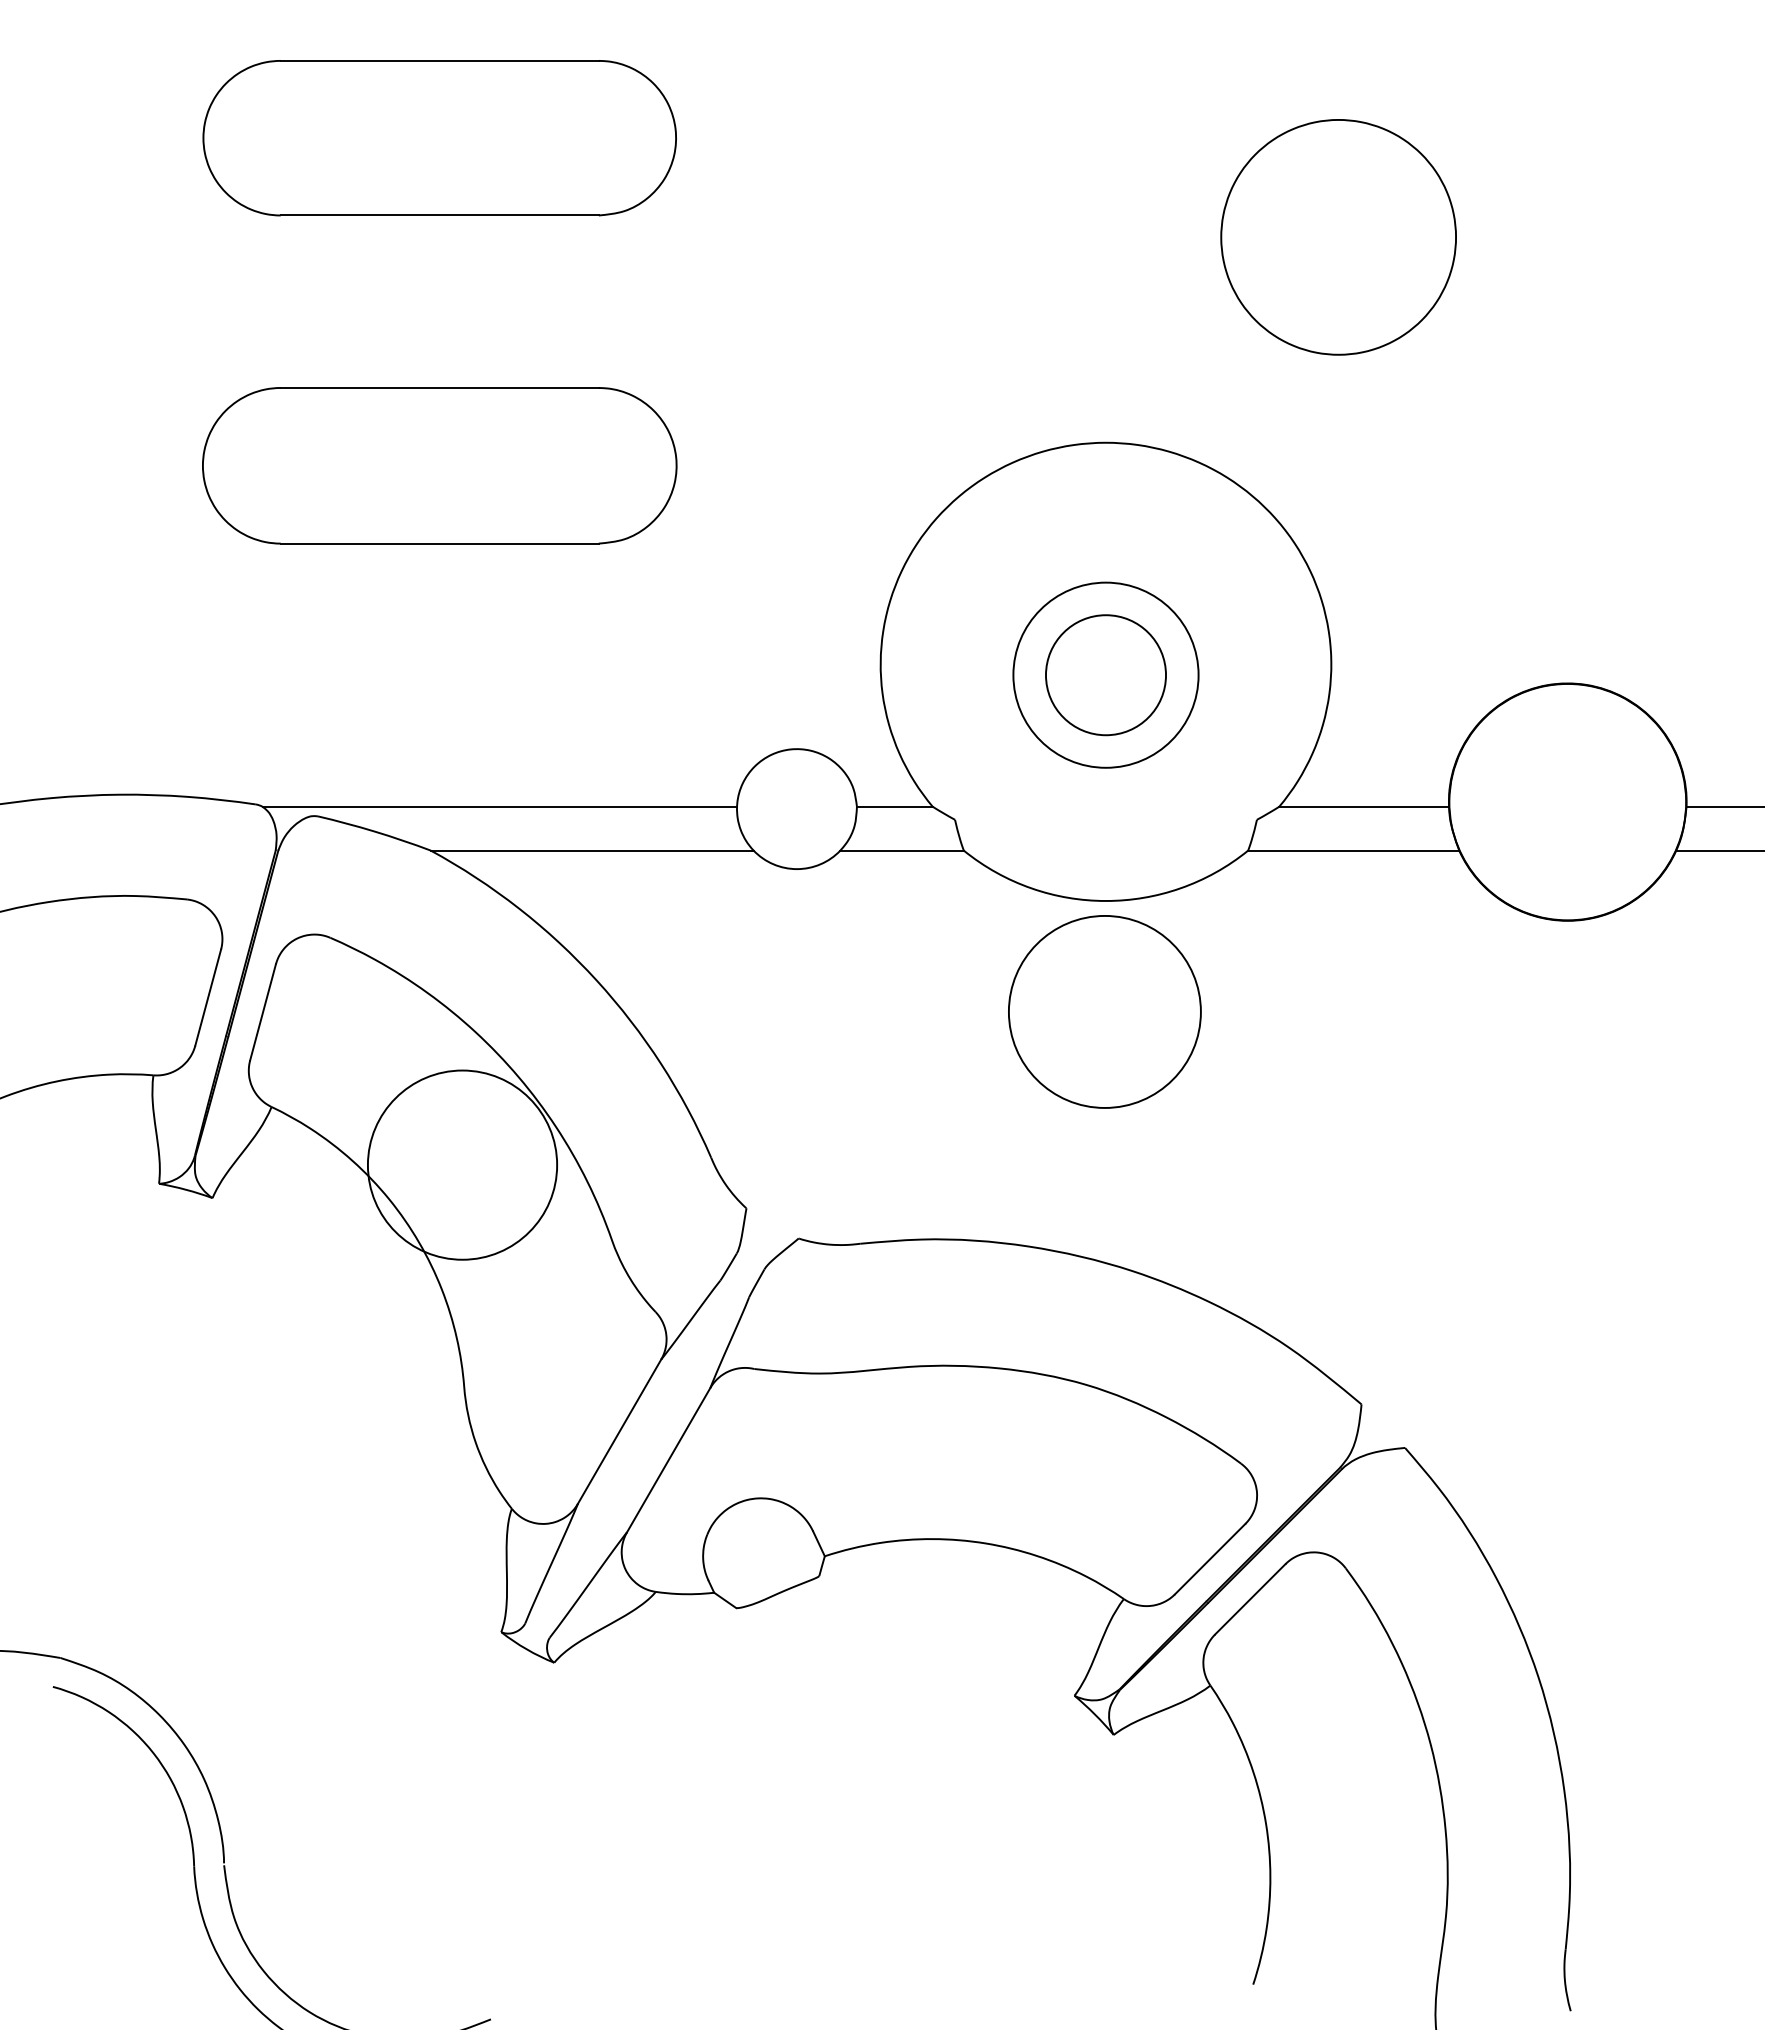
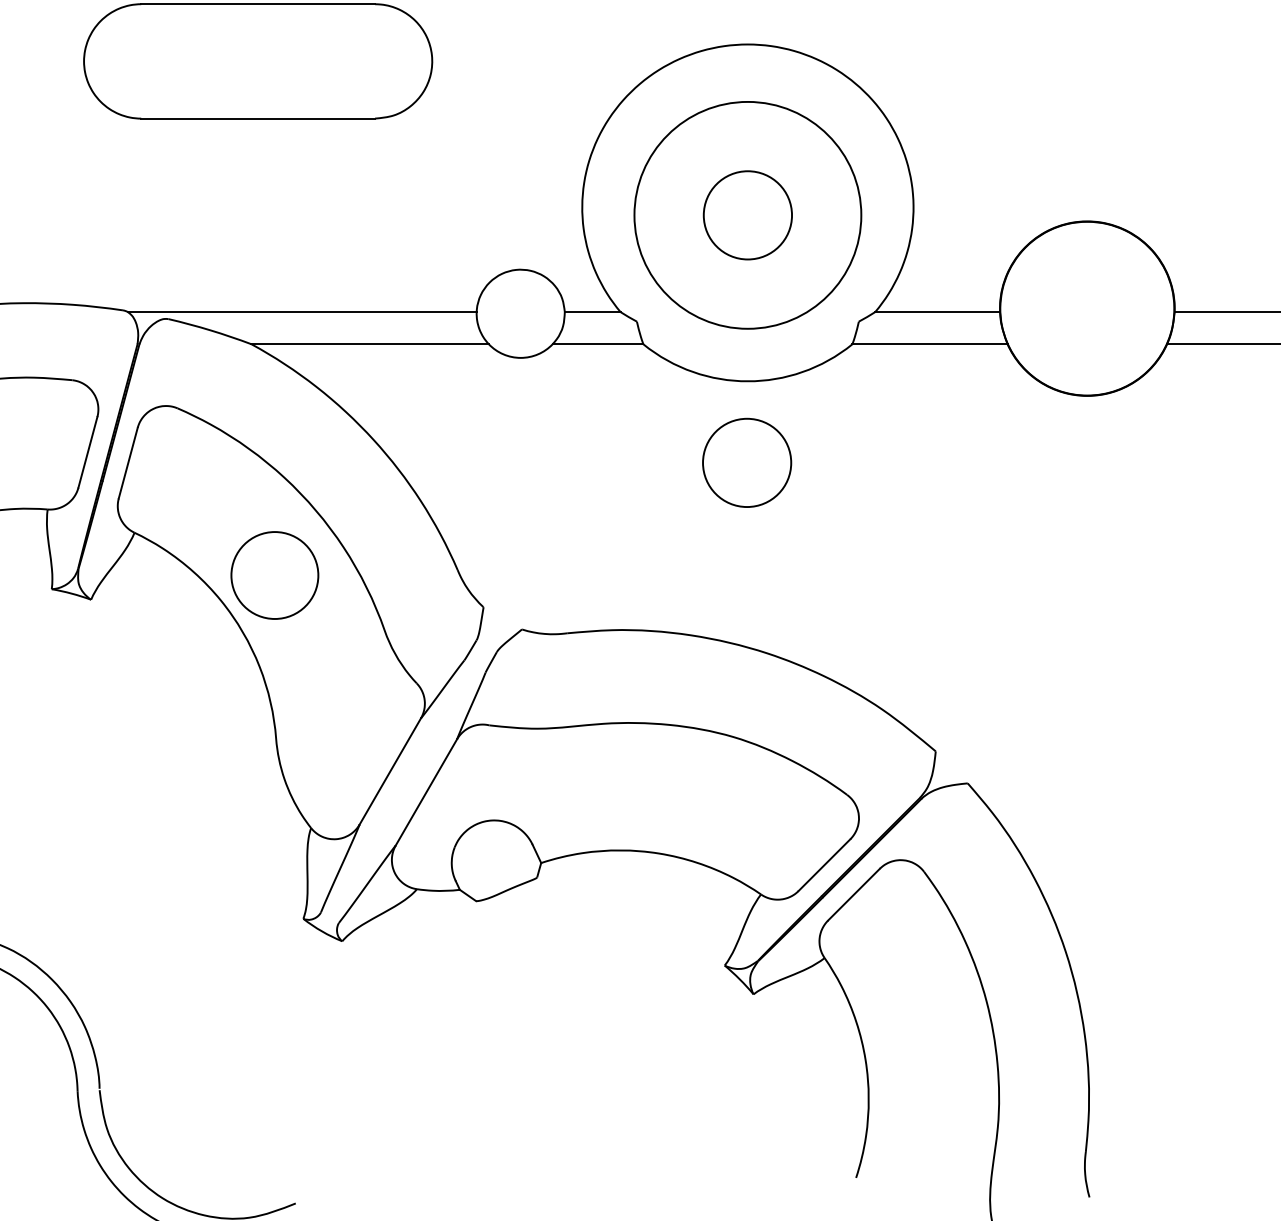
circle: (1105, 674) -> (747, 214), size x1.67
circle: (1104, 1011) -> (746, 462), size x0.62
circle: (462, 1165) -> (274, 575), size x0.62

